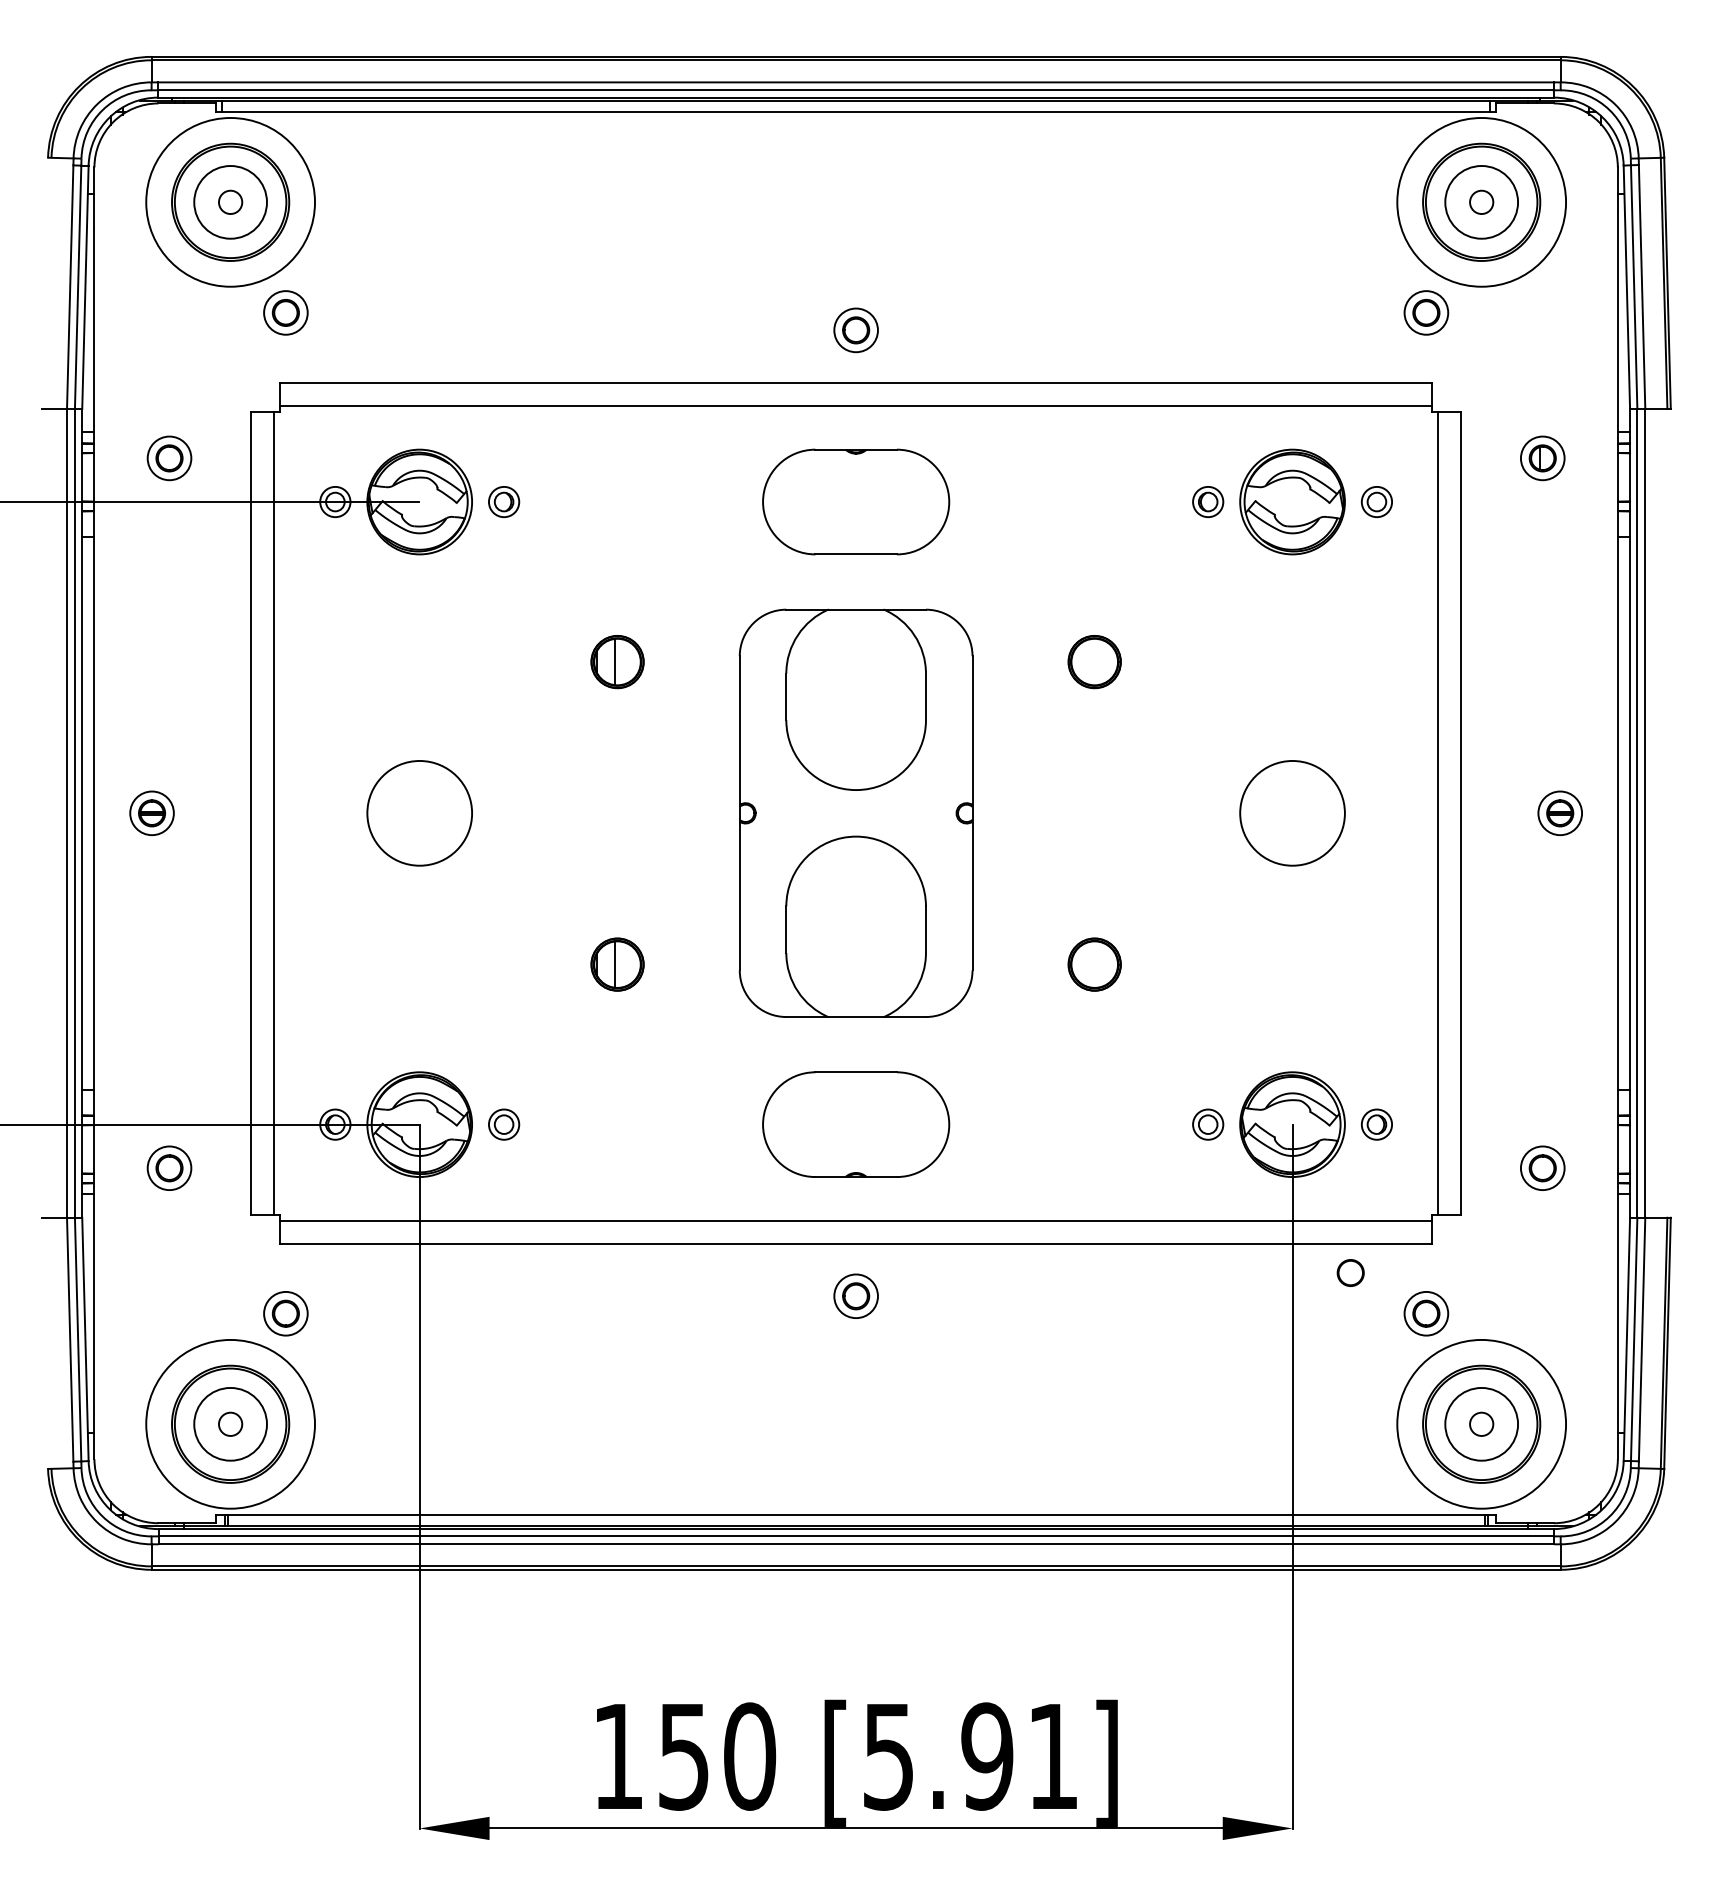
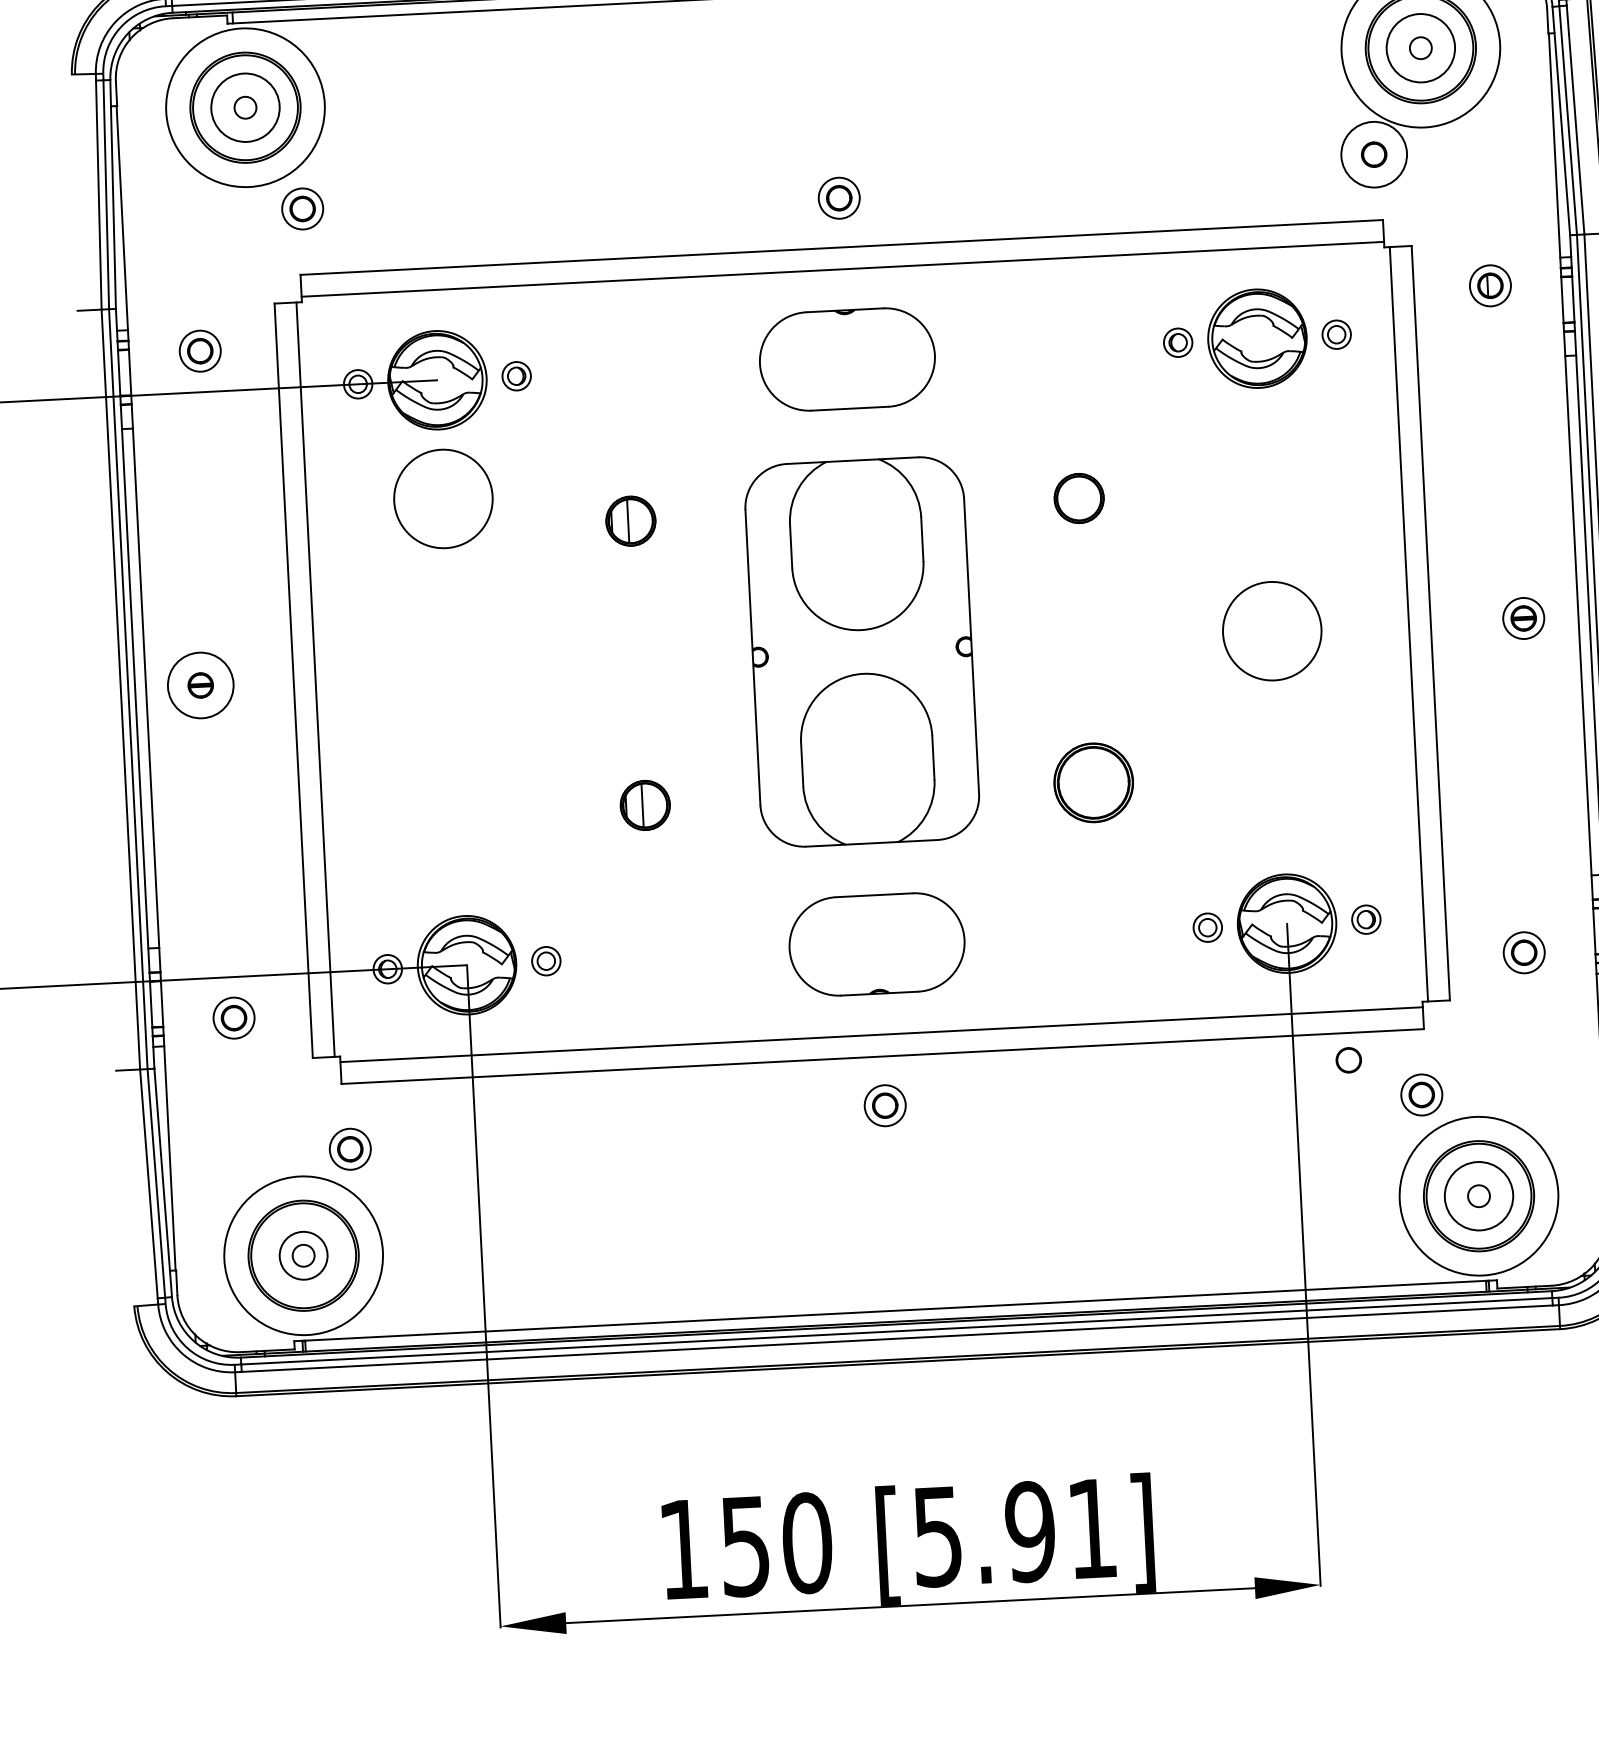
circle: (1426, 312) -> (1374, 154), size x1.6
circle: (151, 813) -> (200, 685), size x1.6
circle: (419, 813) -> (443, 499), moved
part: (1094, 964) -> (1093, 782), size x1.6
circle: (230, 1423) -> (303, 1255), size x0.7

